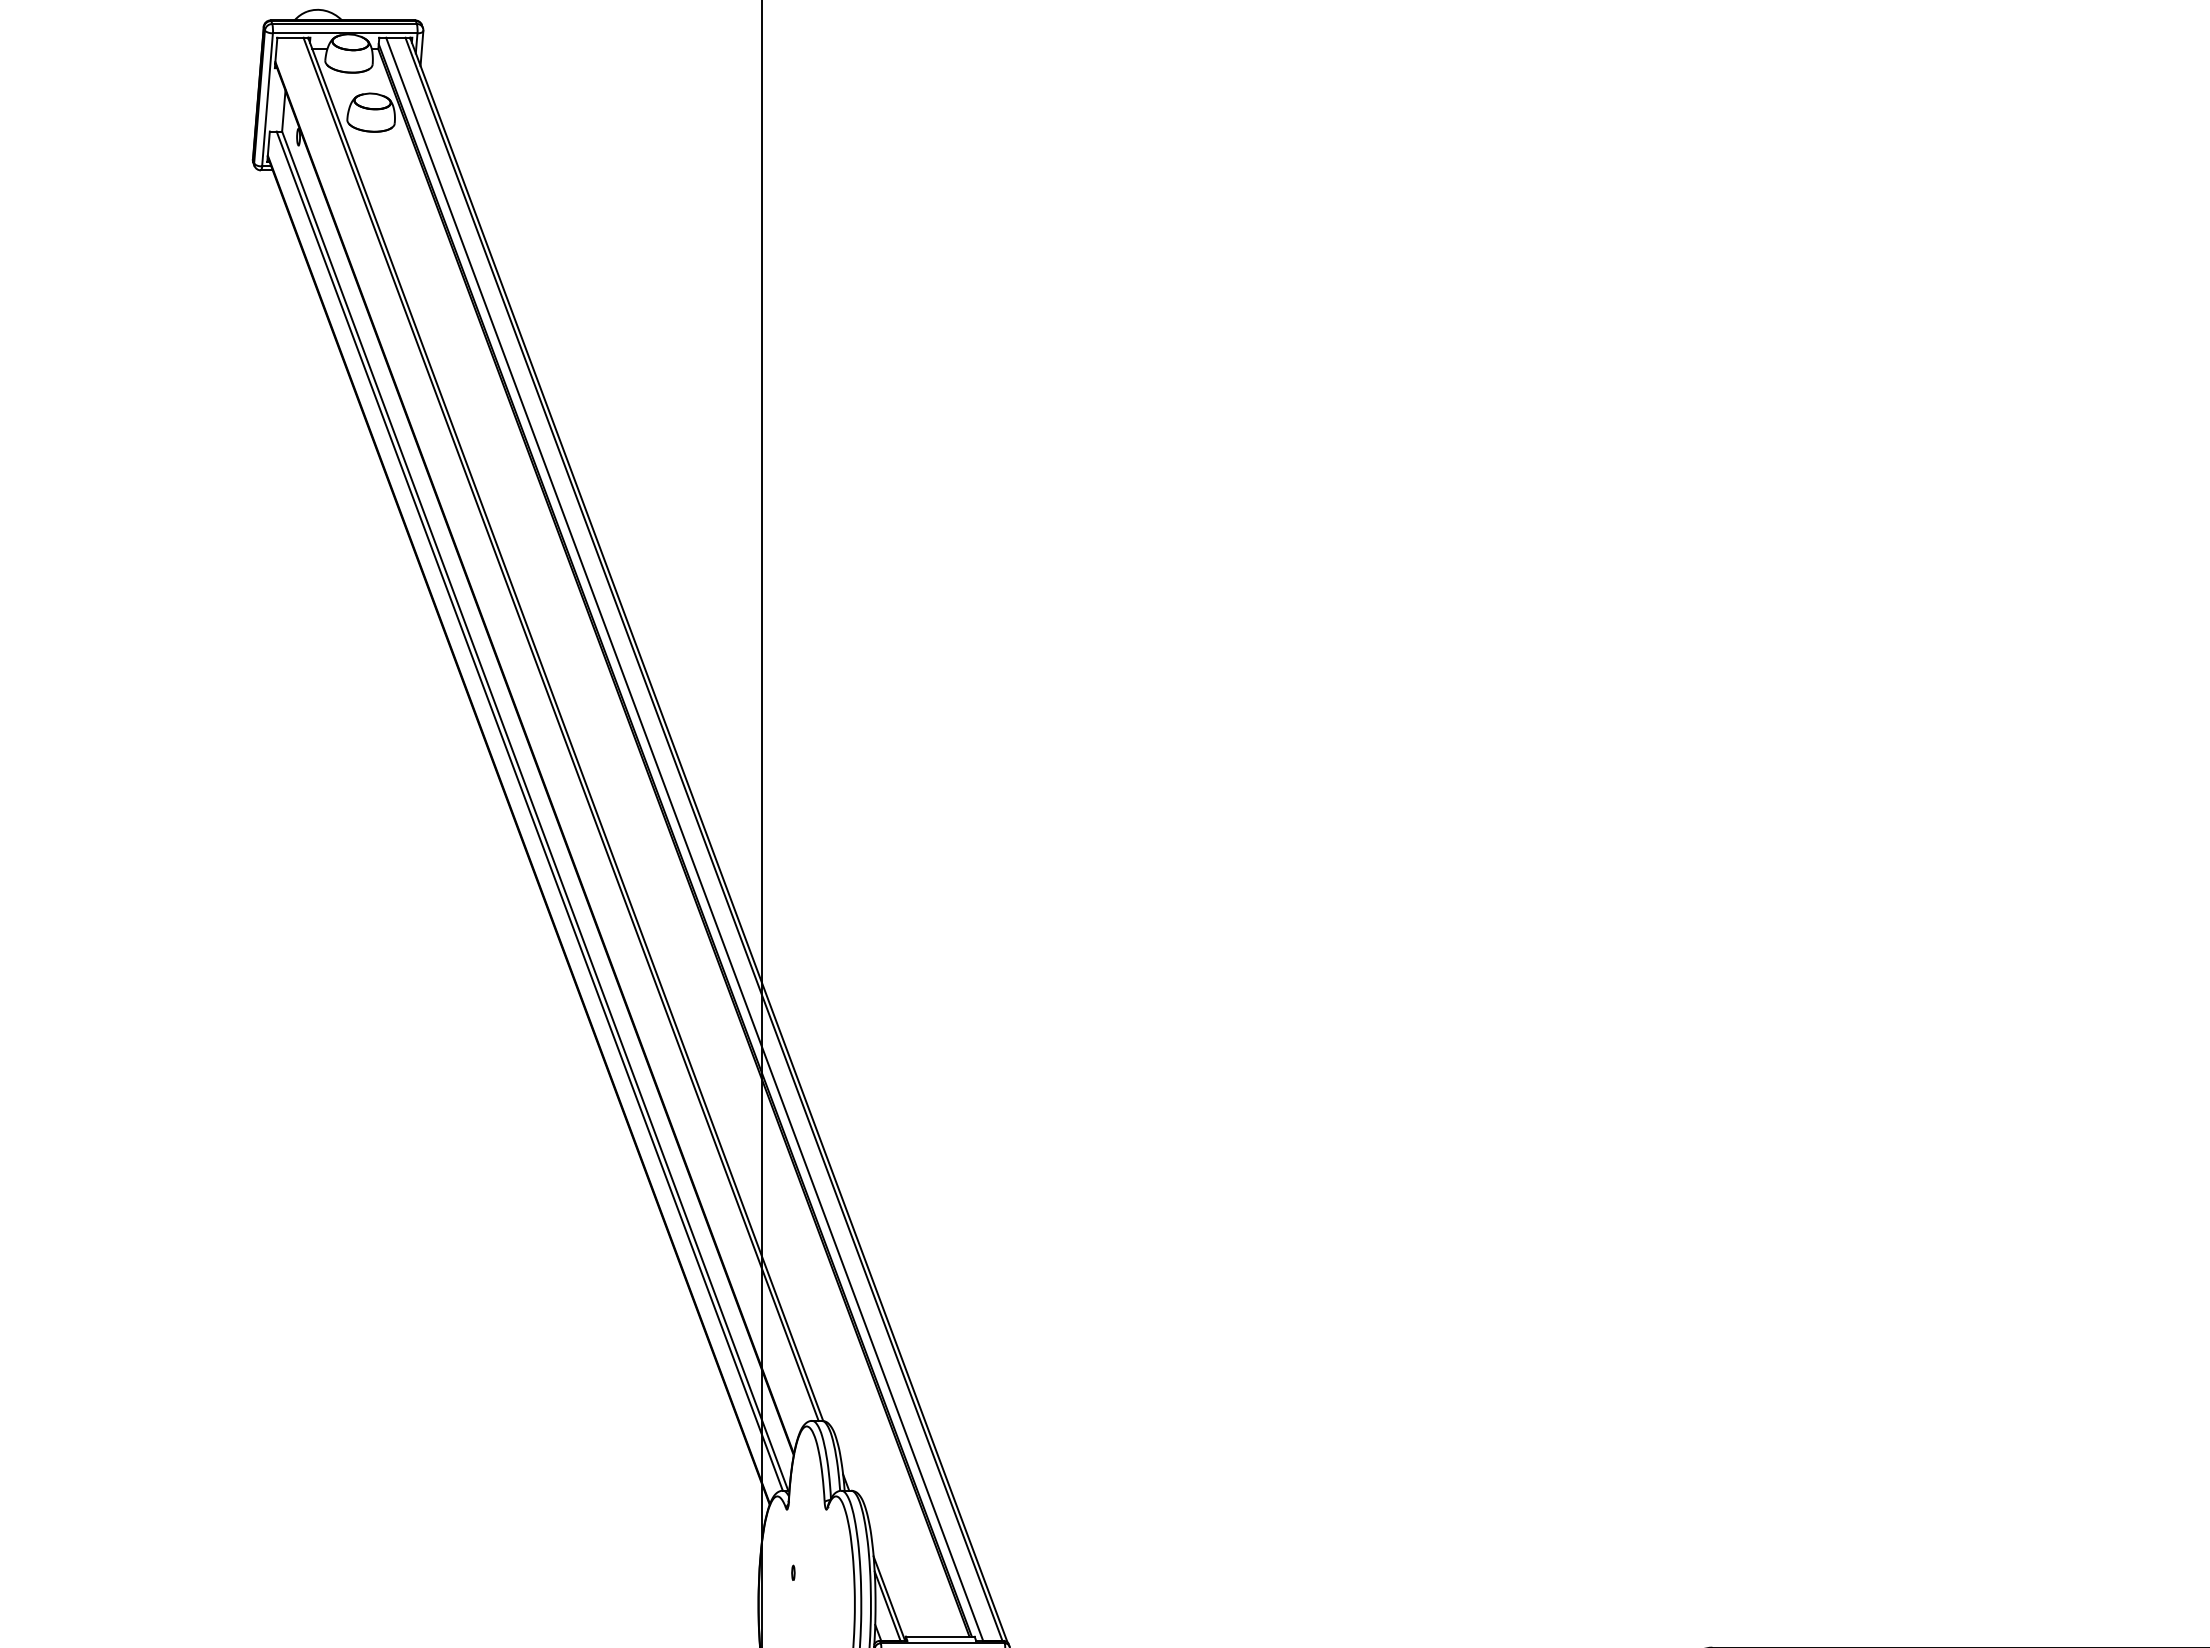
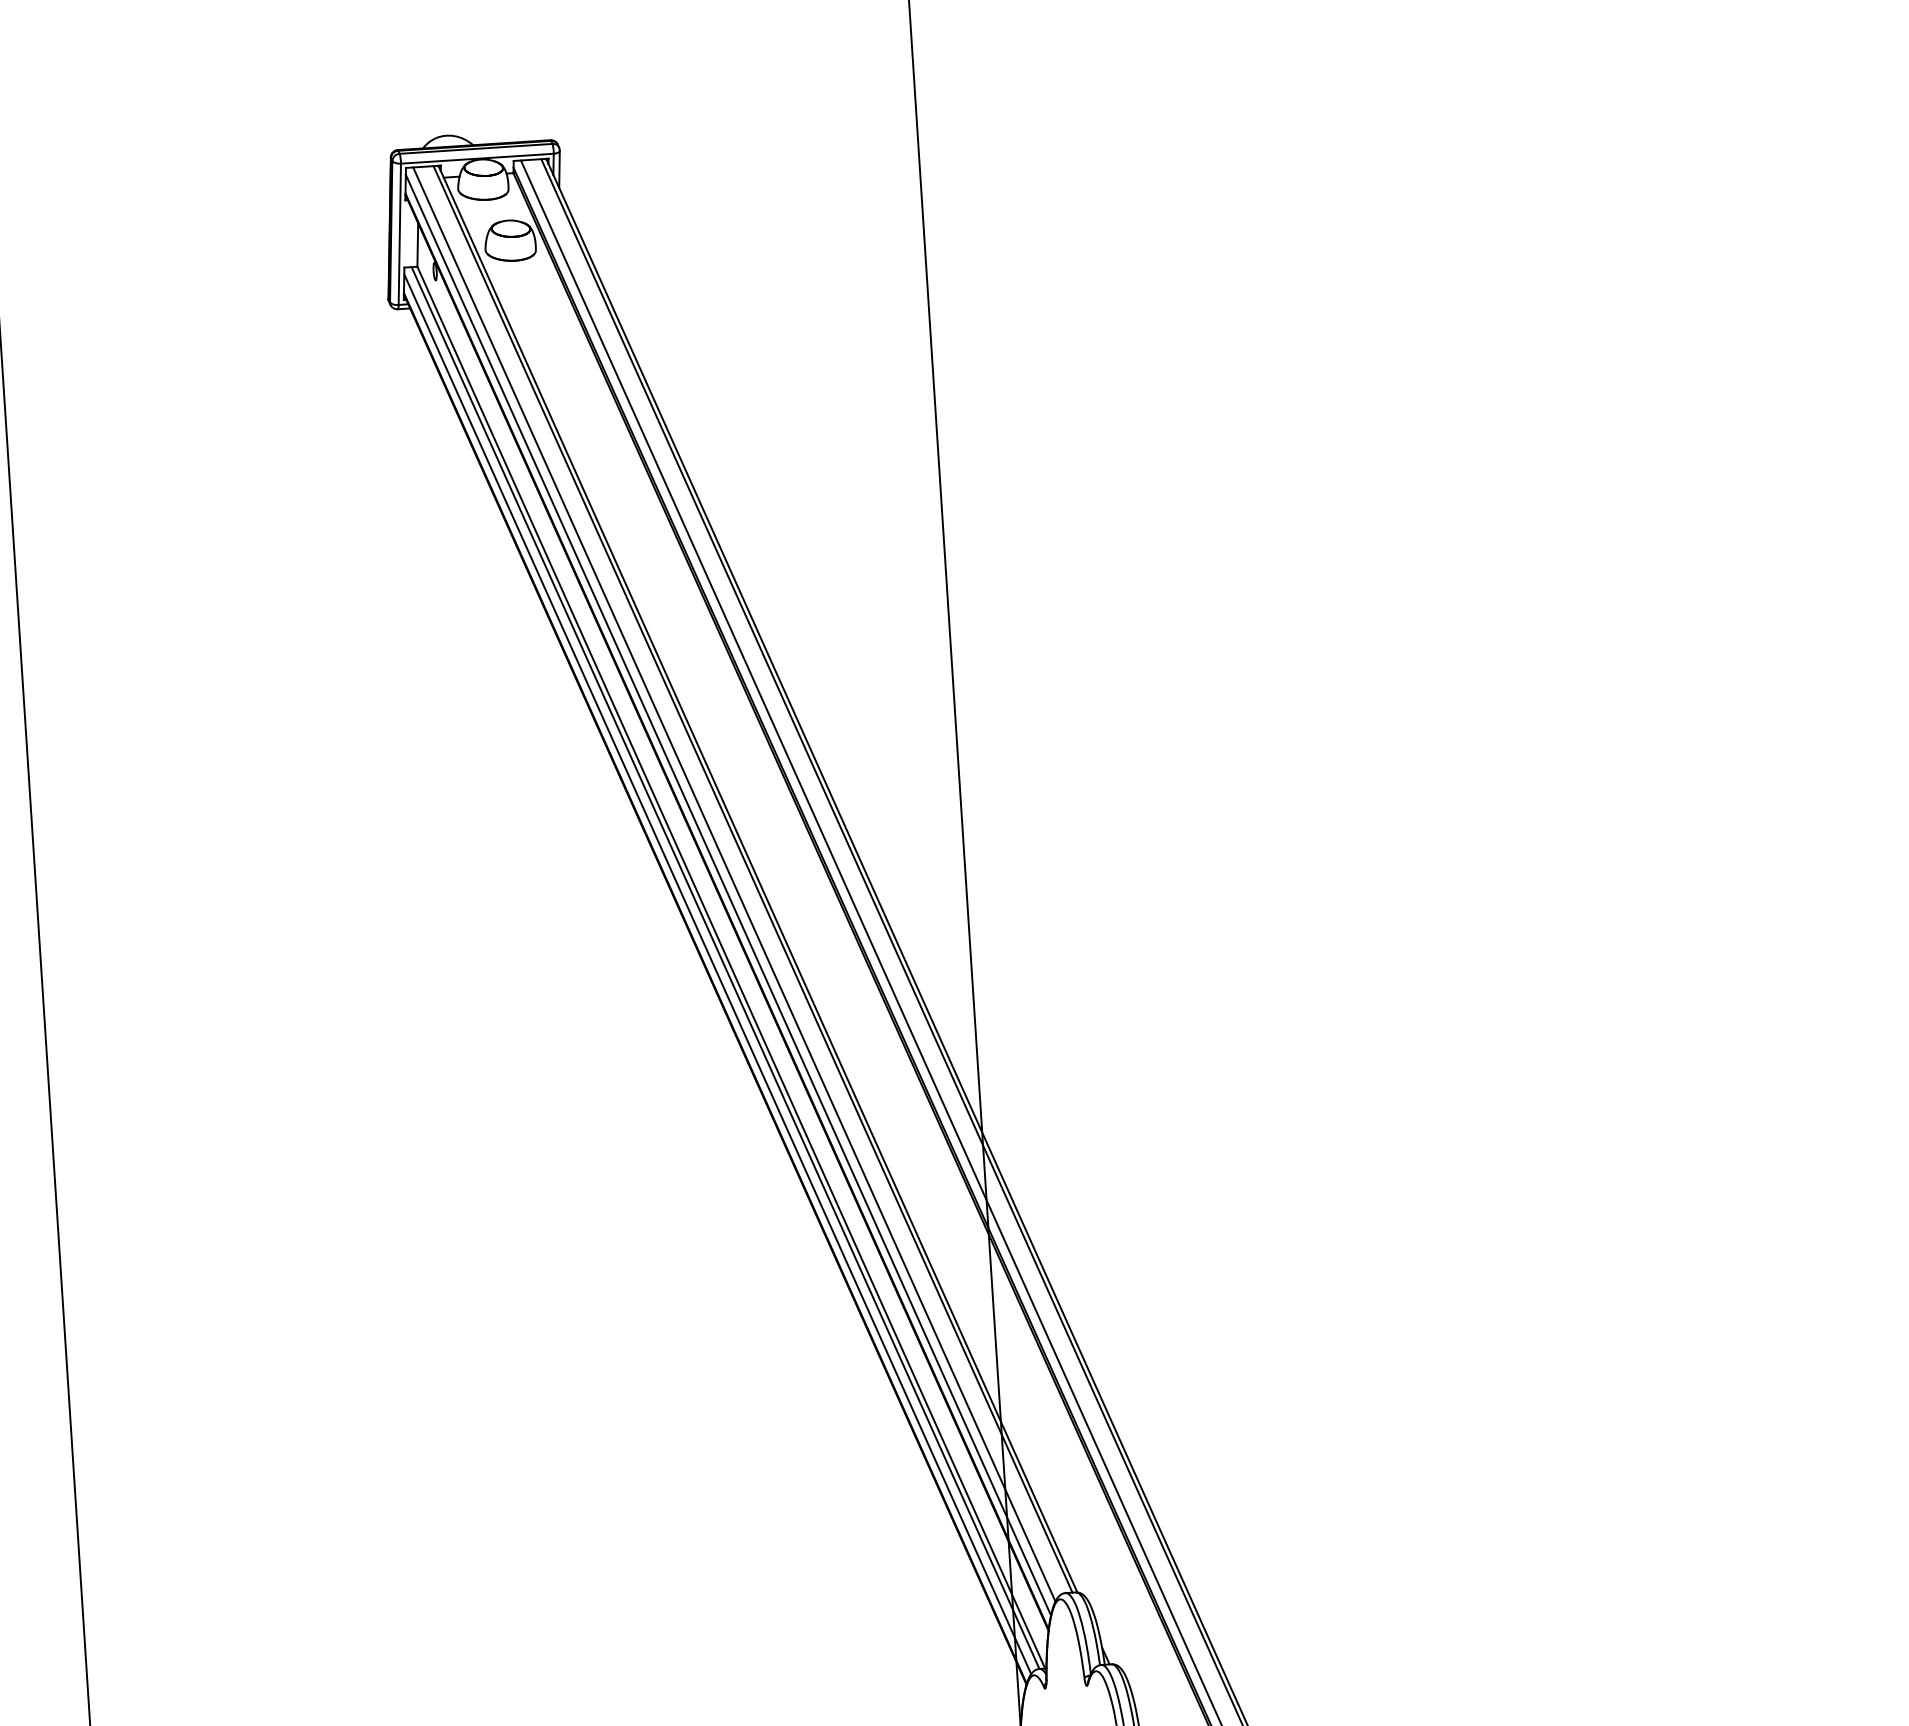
line: (543, 732) -> (734, 883), added
line: (536, 742) -> (727, 895), added
line: (521, 816) -> (717, 974), added

